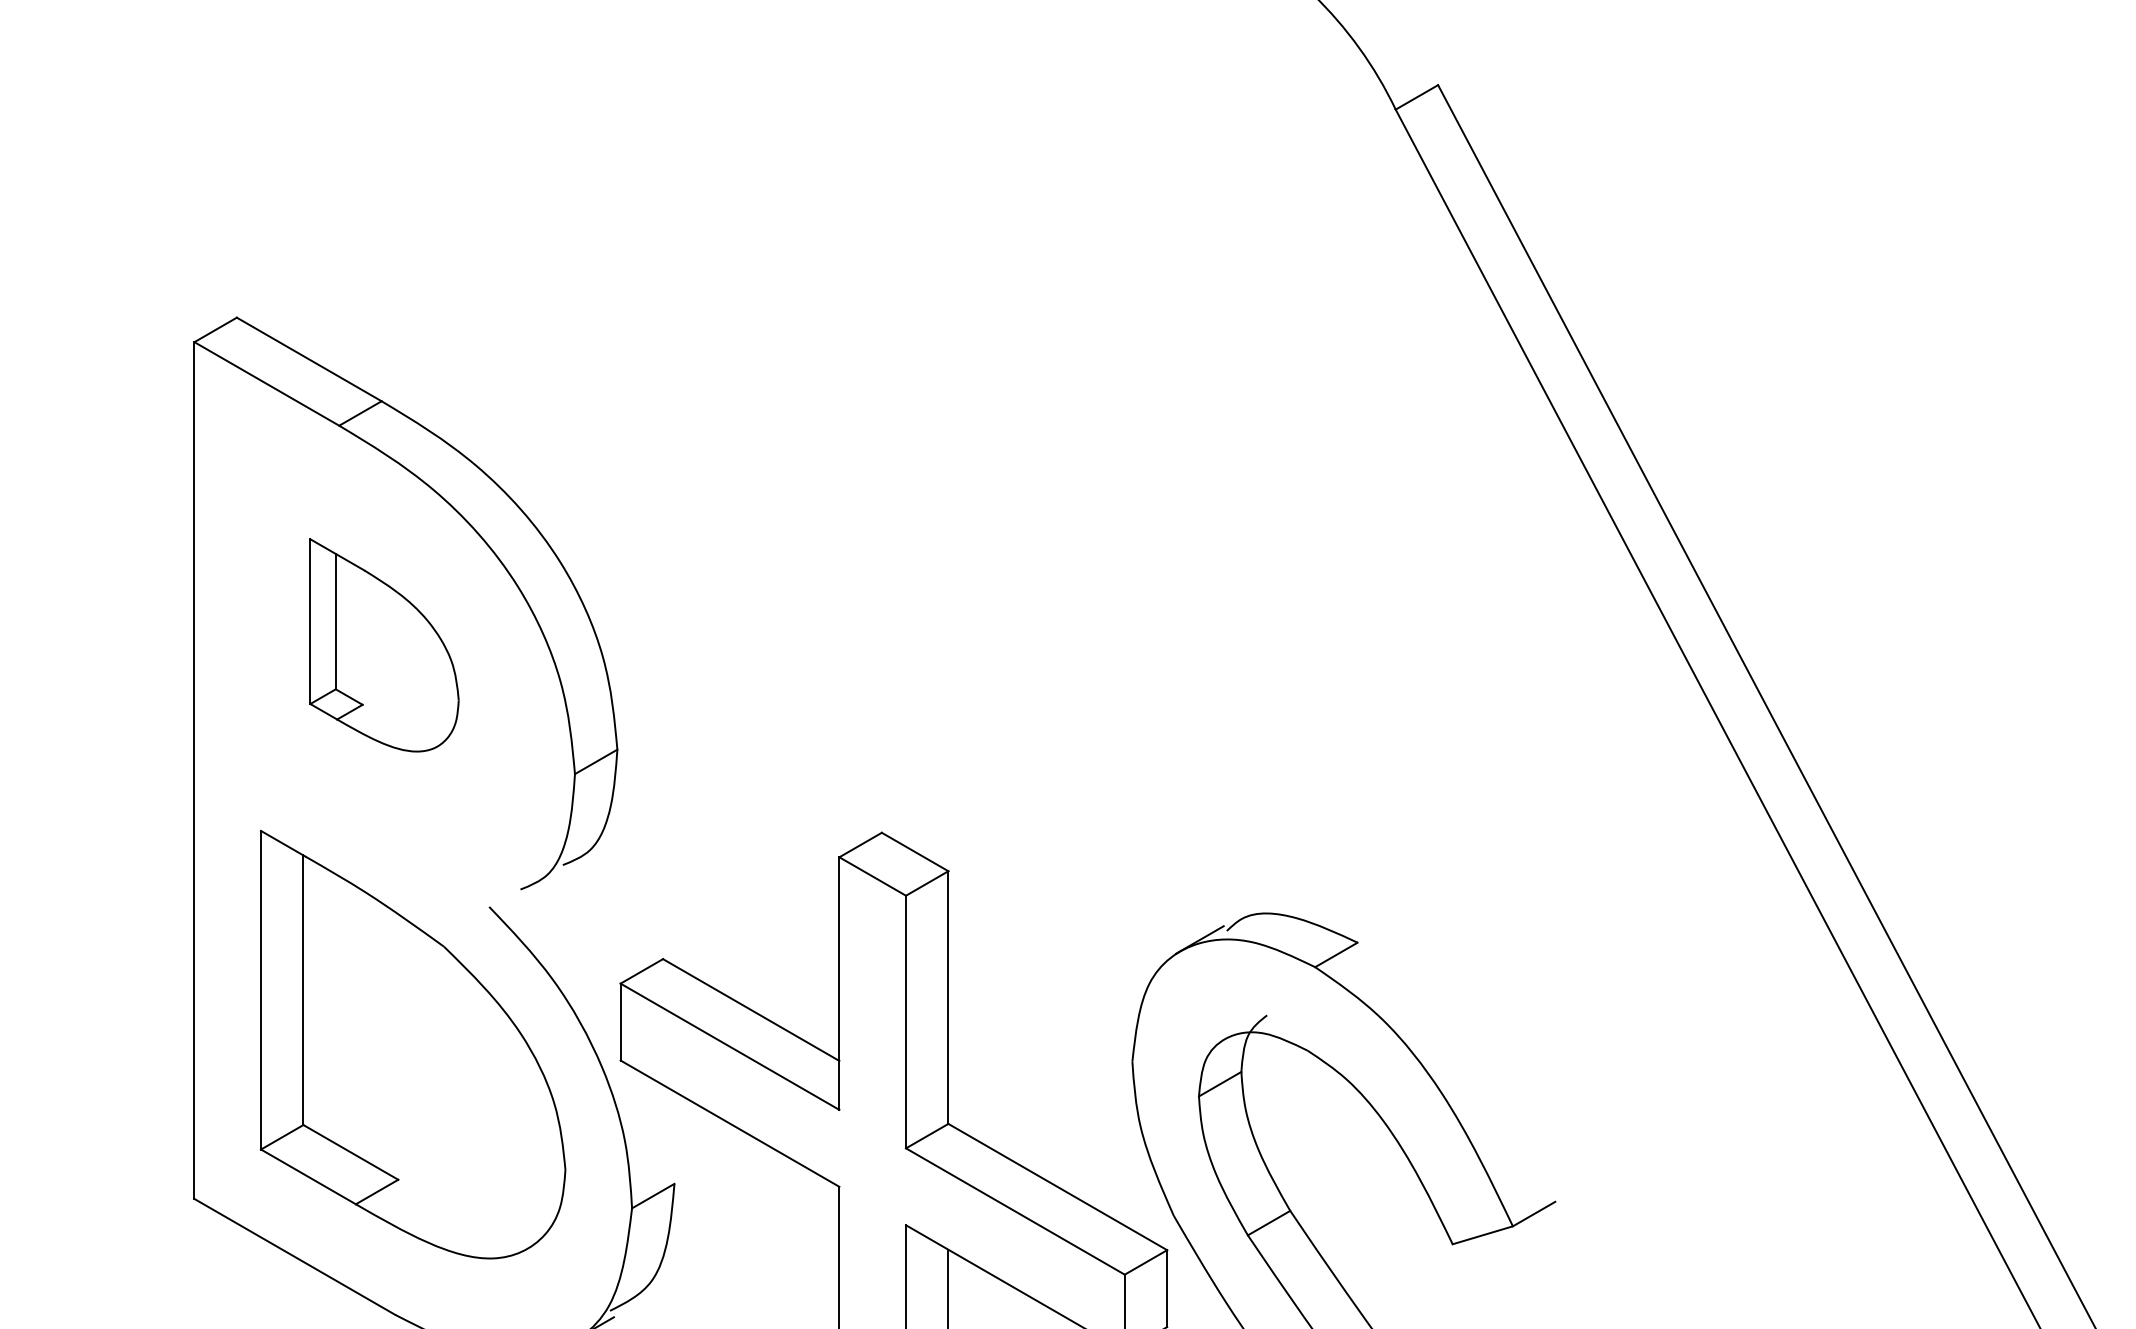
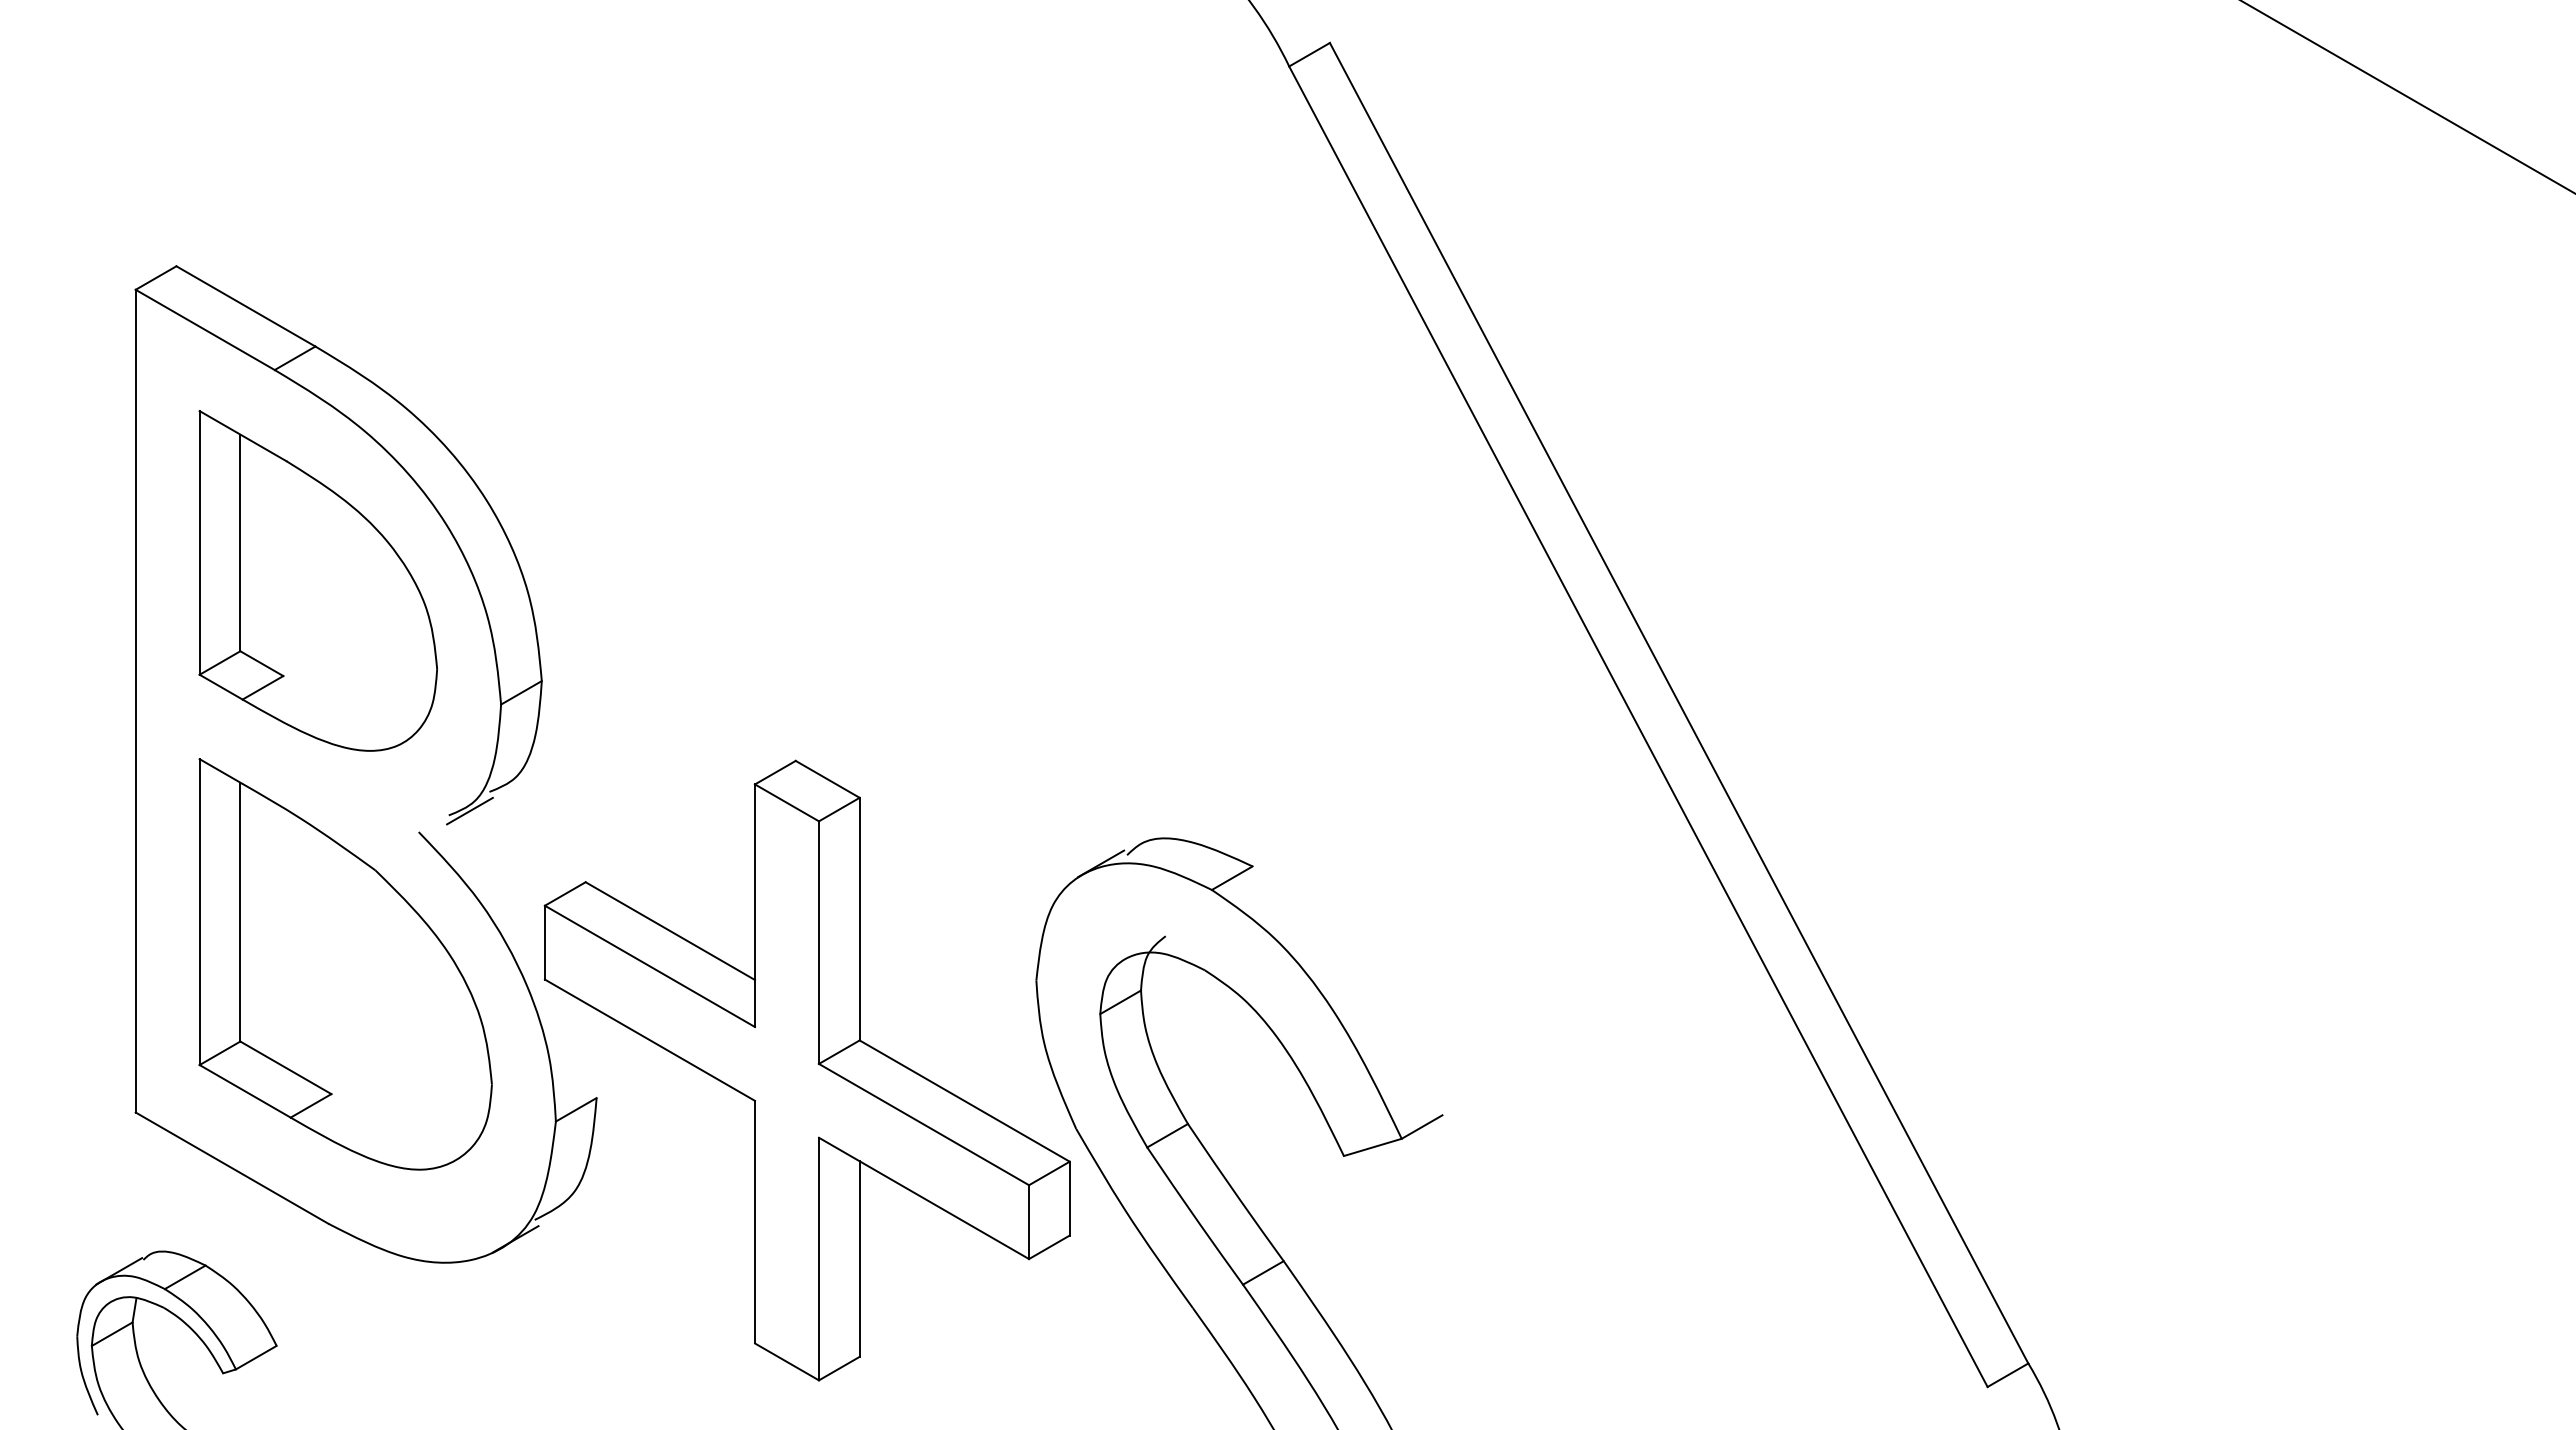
part: (383, 644) -> (317, 580), size x1.67
line: (542, 884) -> (469, 810), added

